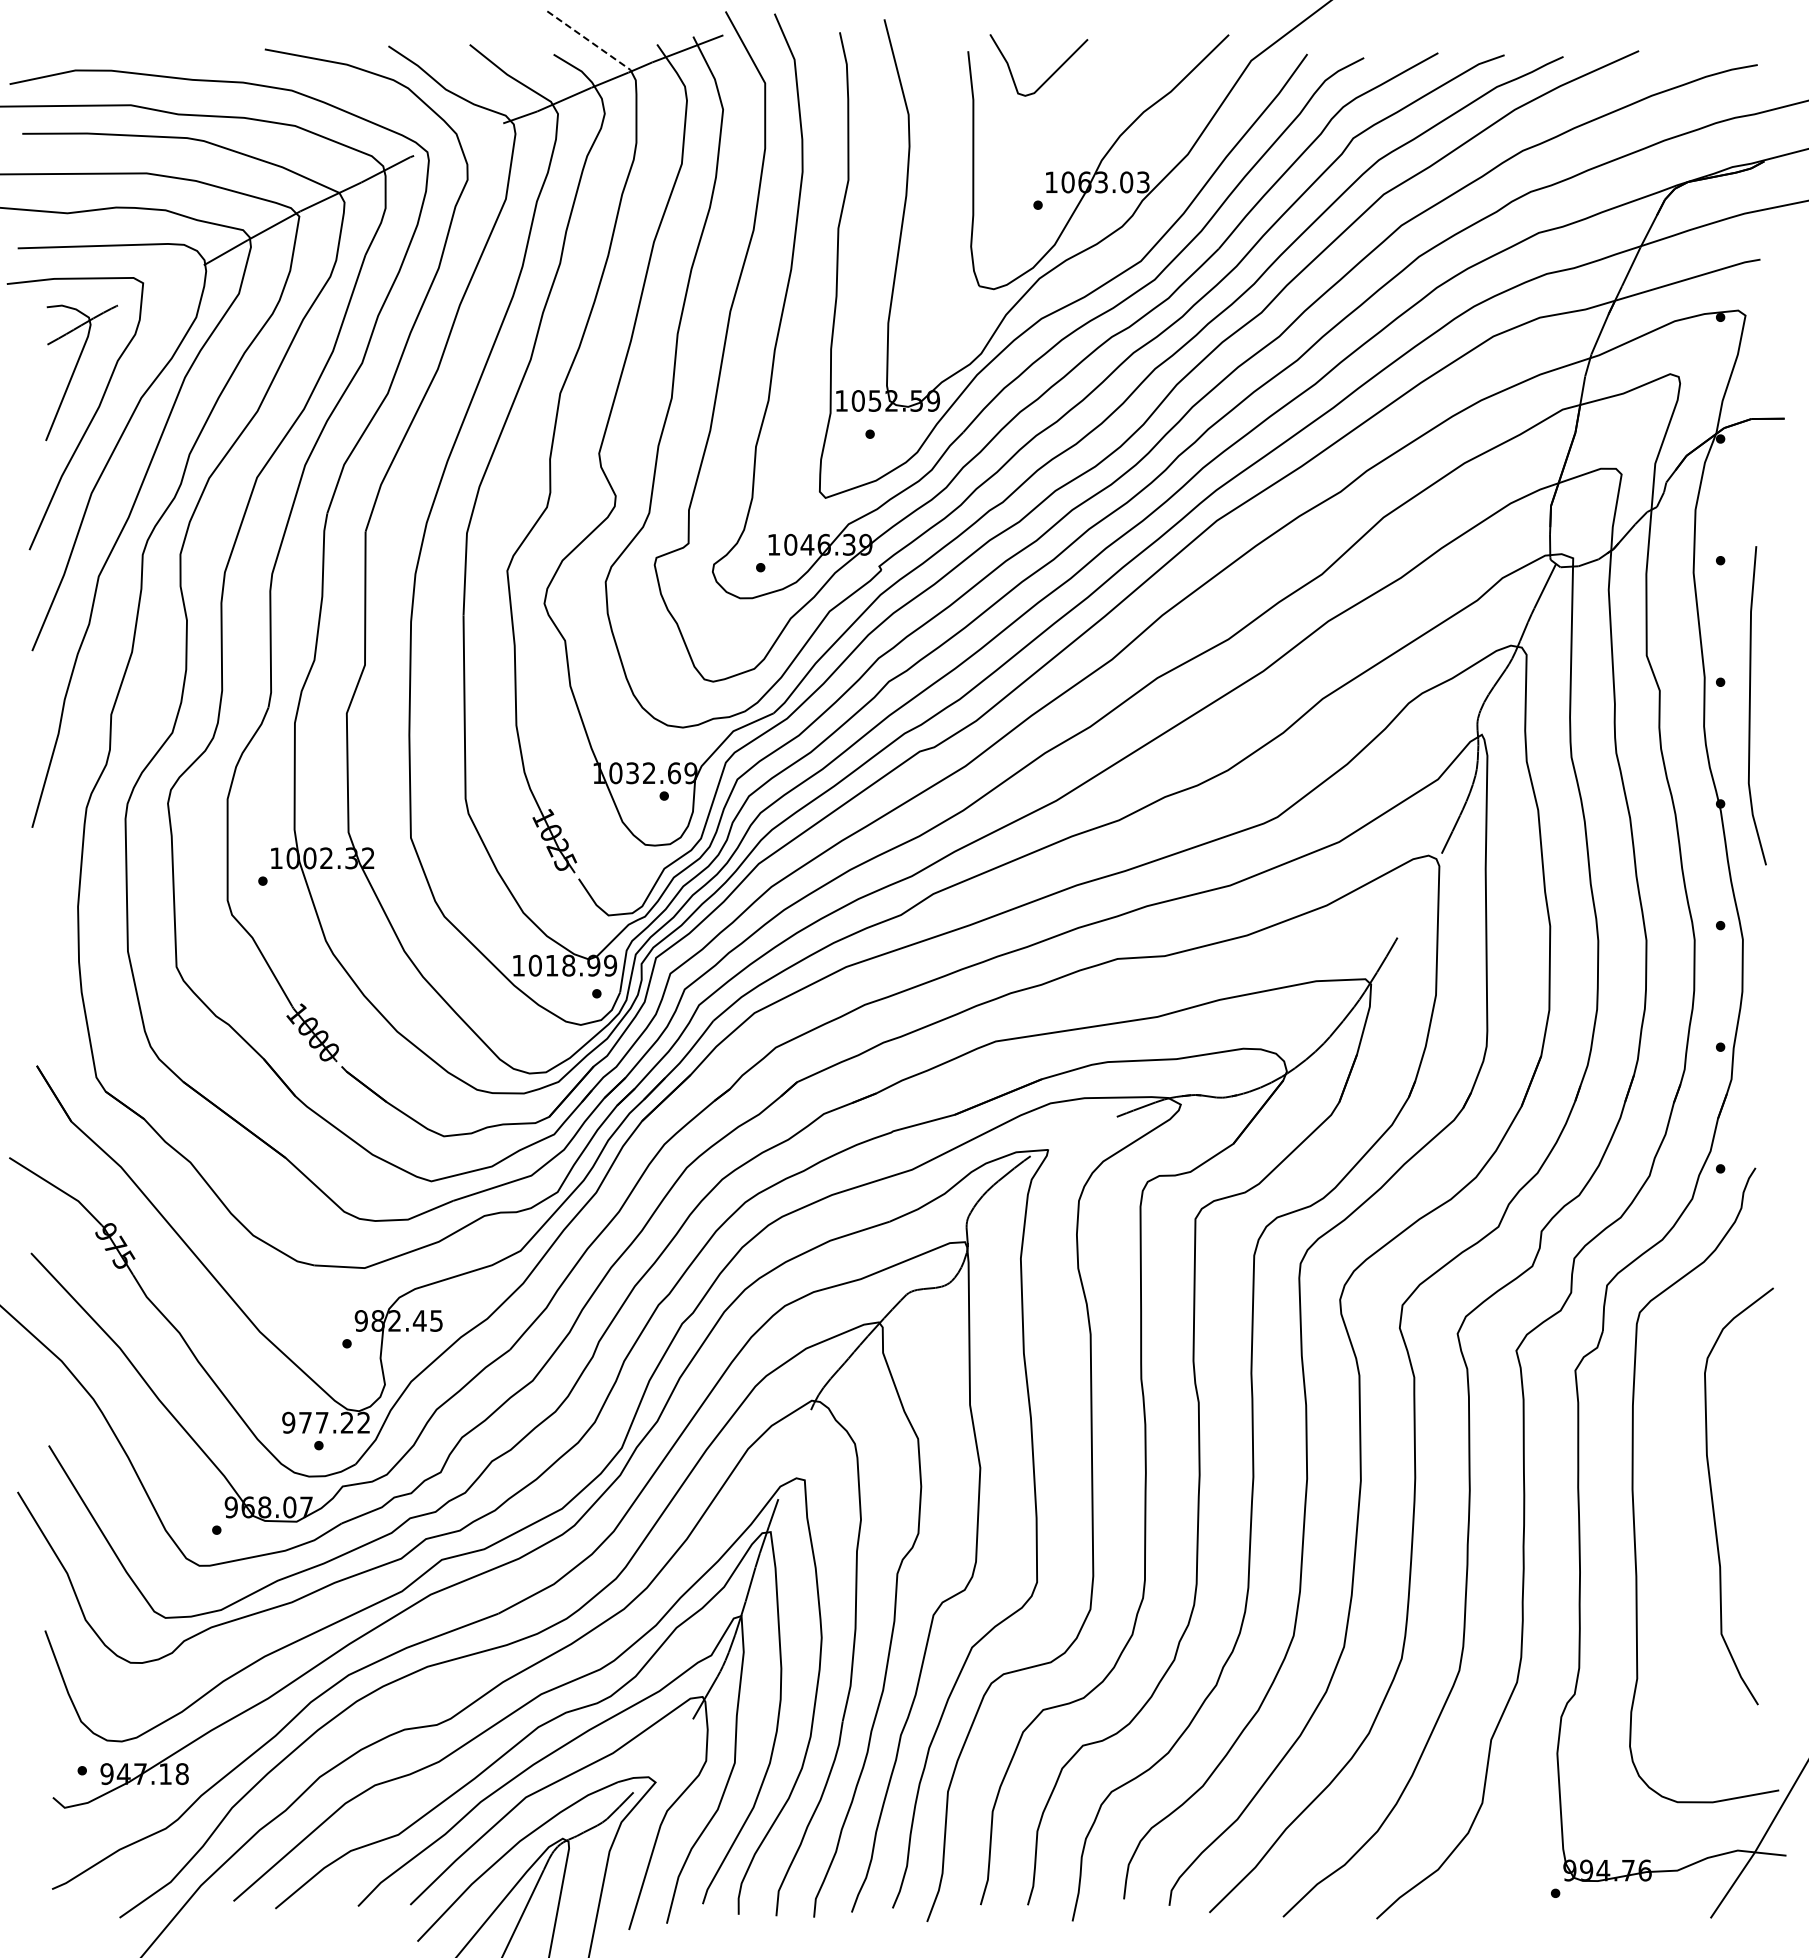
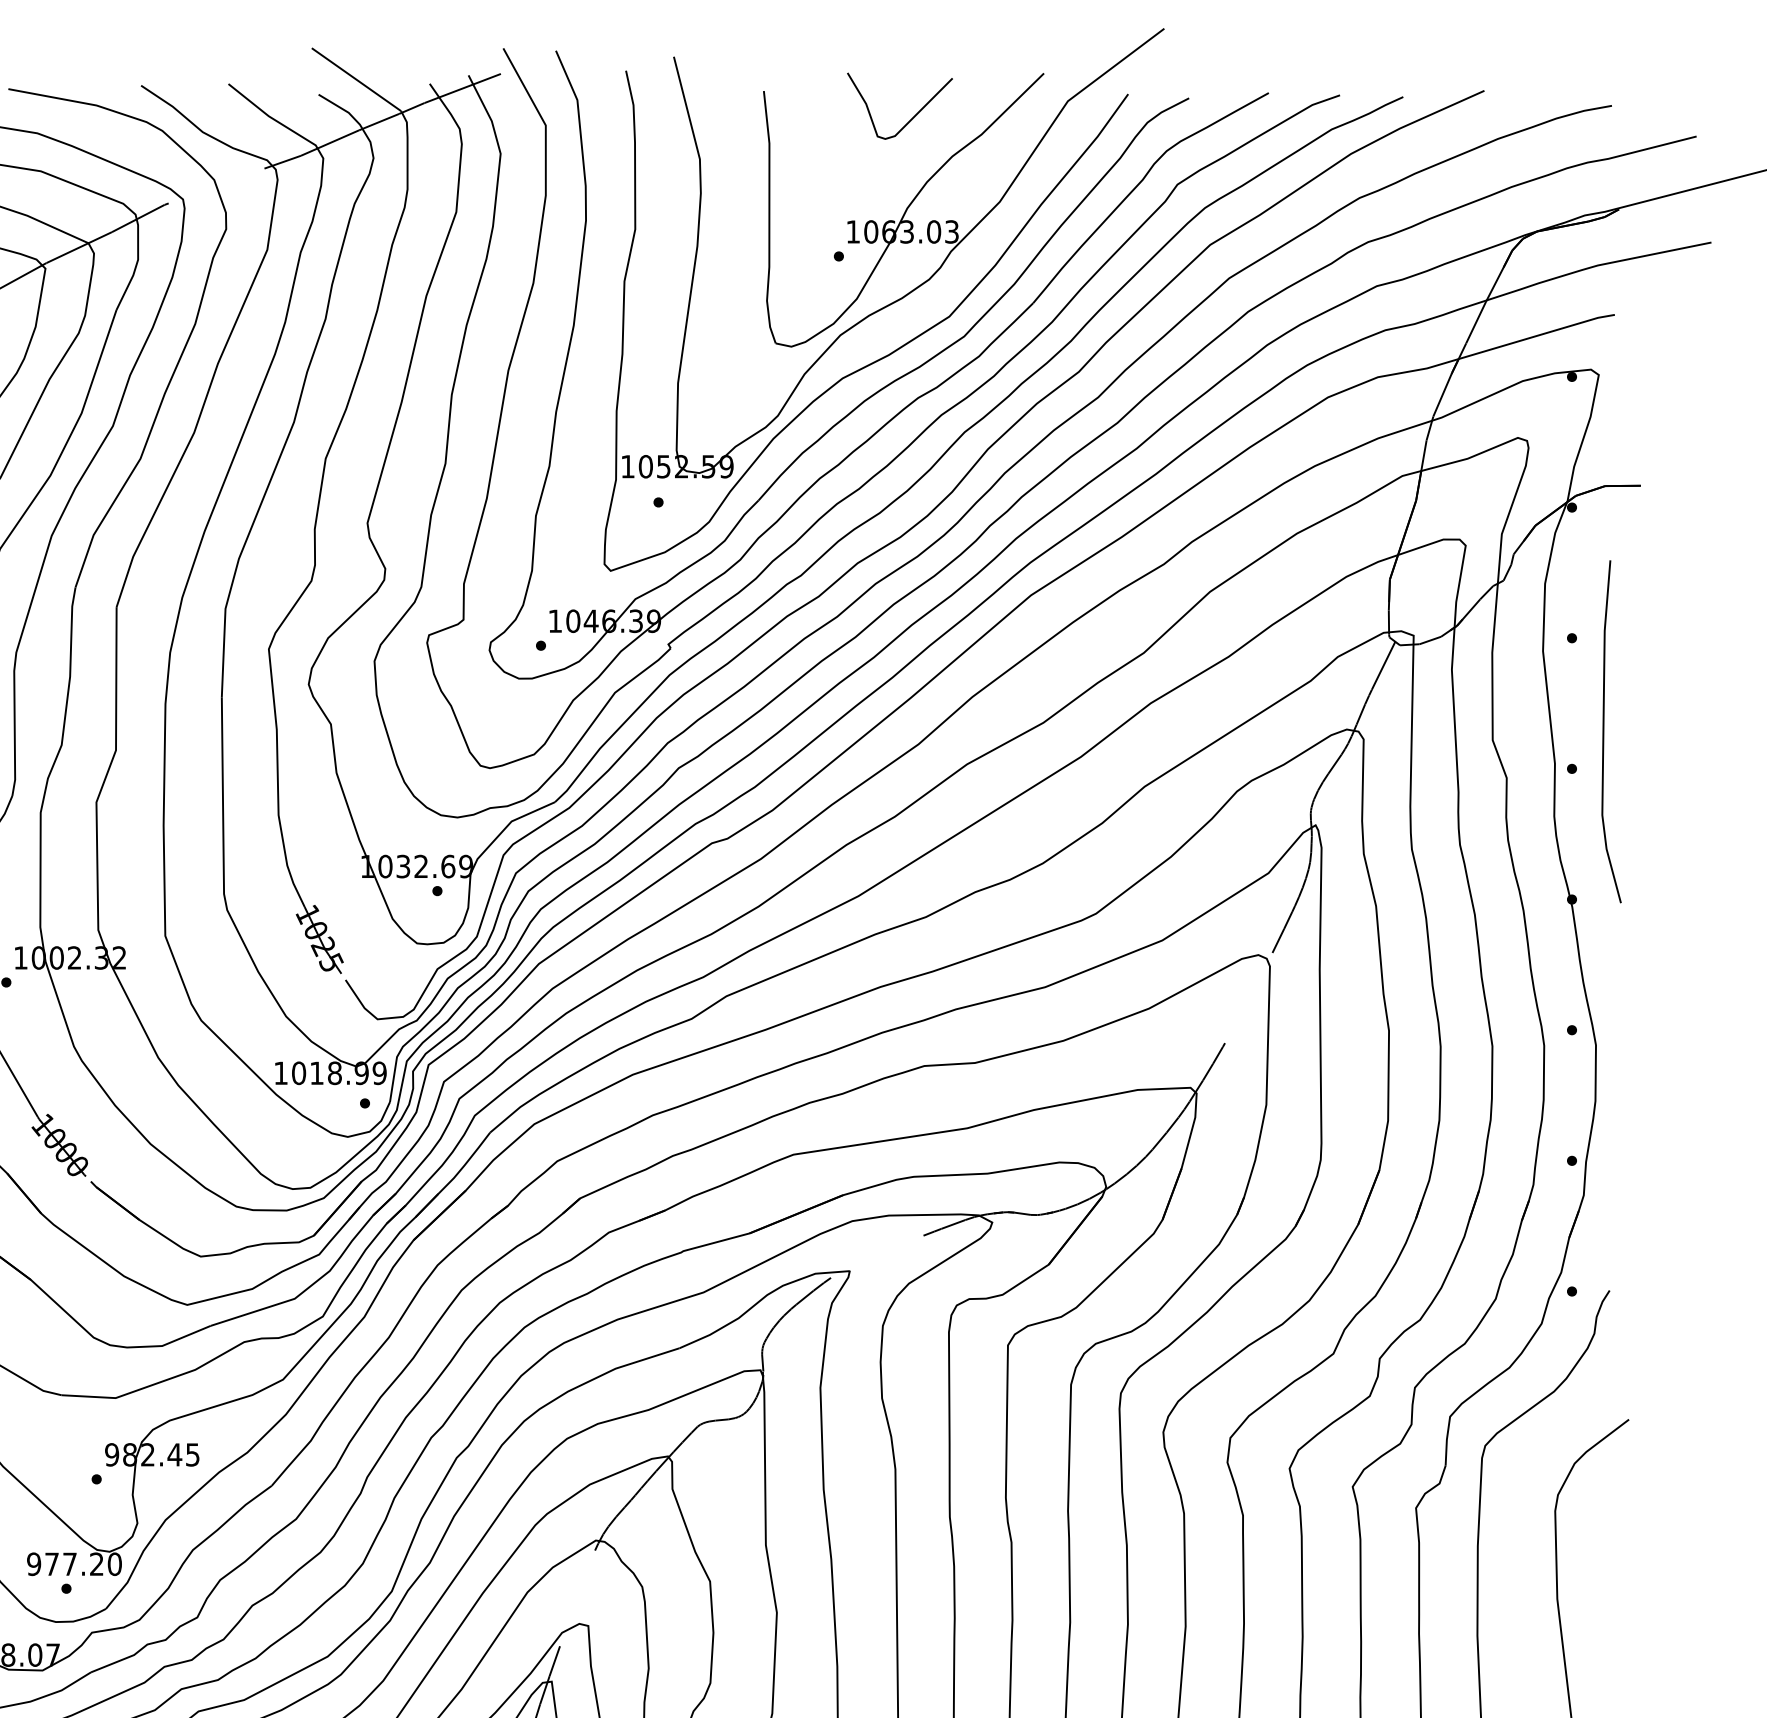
line: (588, 40) -> (356, 79), dashed -> solid
curve: (1049, 76) -> (911, 118), moved
line: (1750, 705) -> (1604, 731), moved
text: (363, 1422) -> (114, 1563), 977.22 -> 977.20

